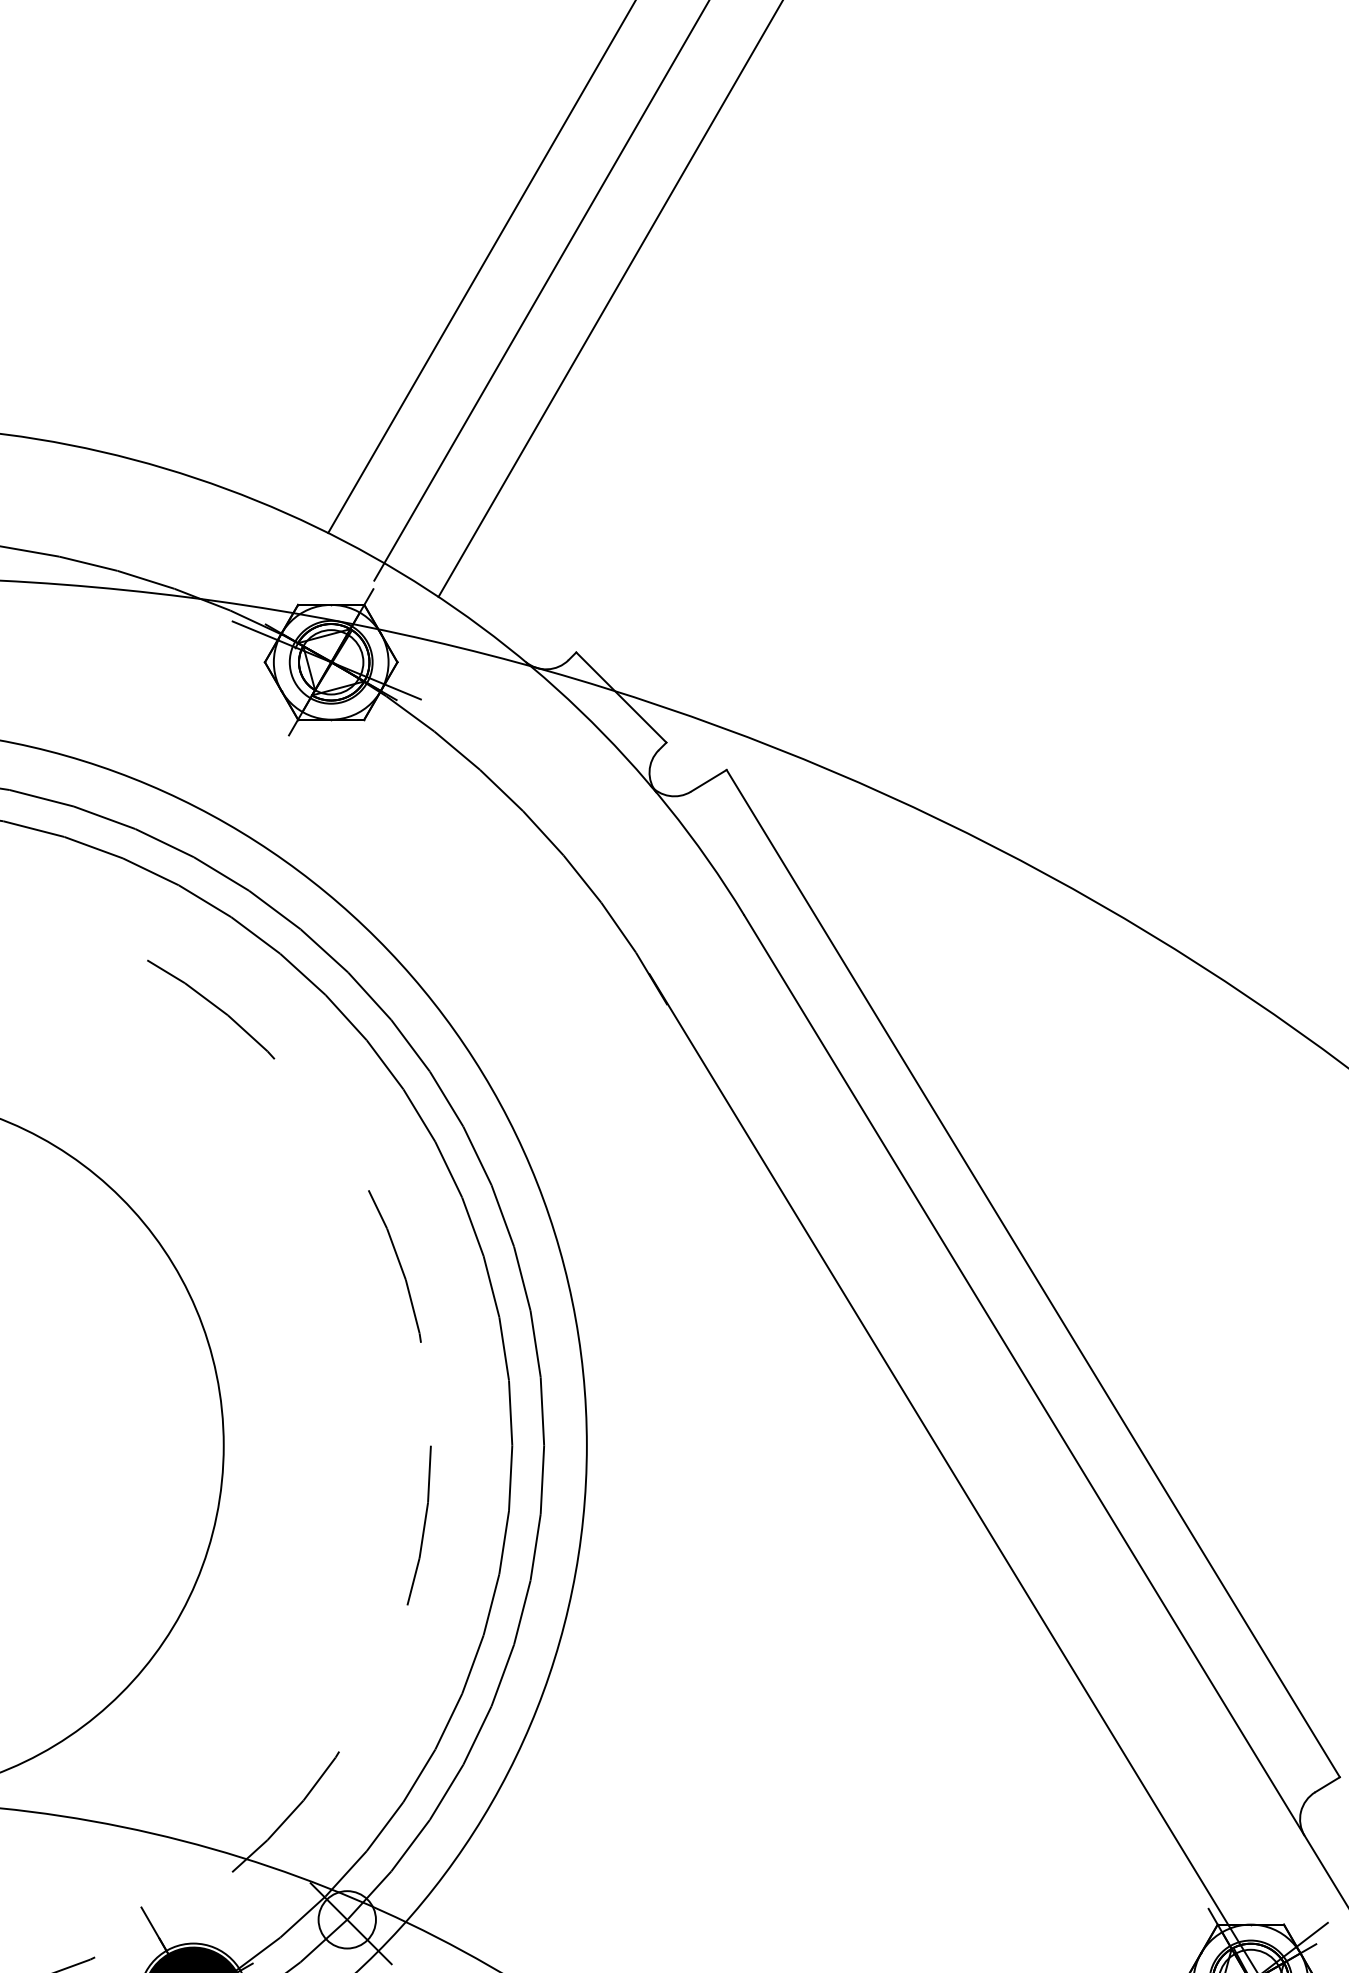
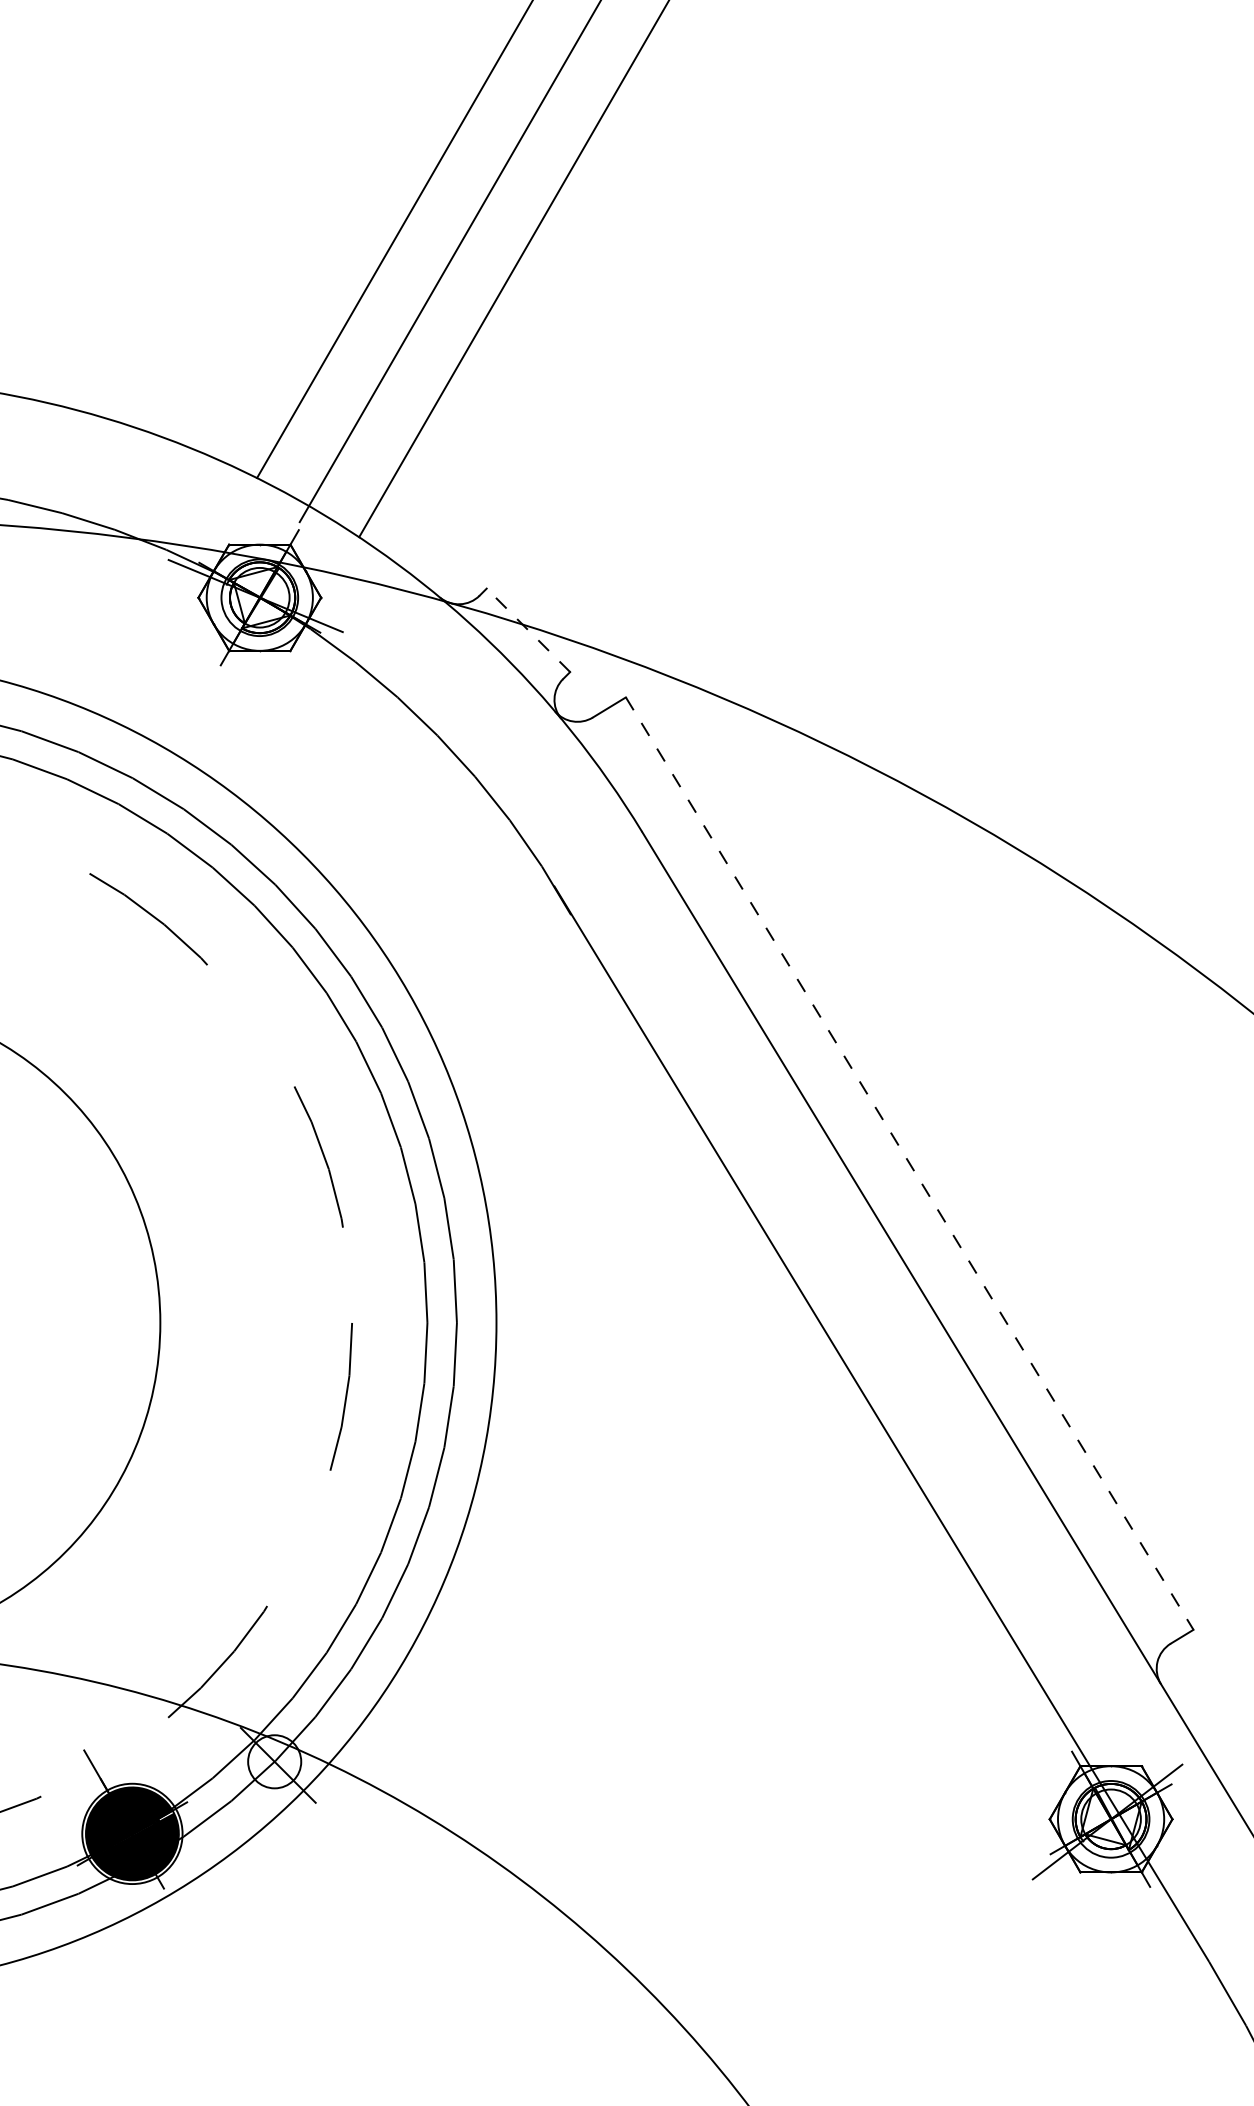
line: (621, 697) -> (528, 630), solid -> dashed
line: (1033, 1273) -> (909, 1163), solid -> dashed

